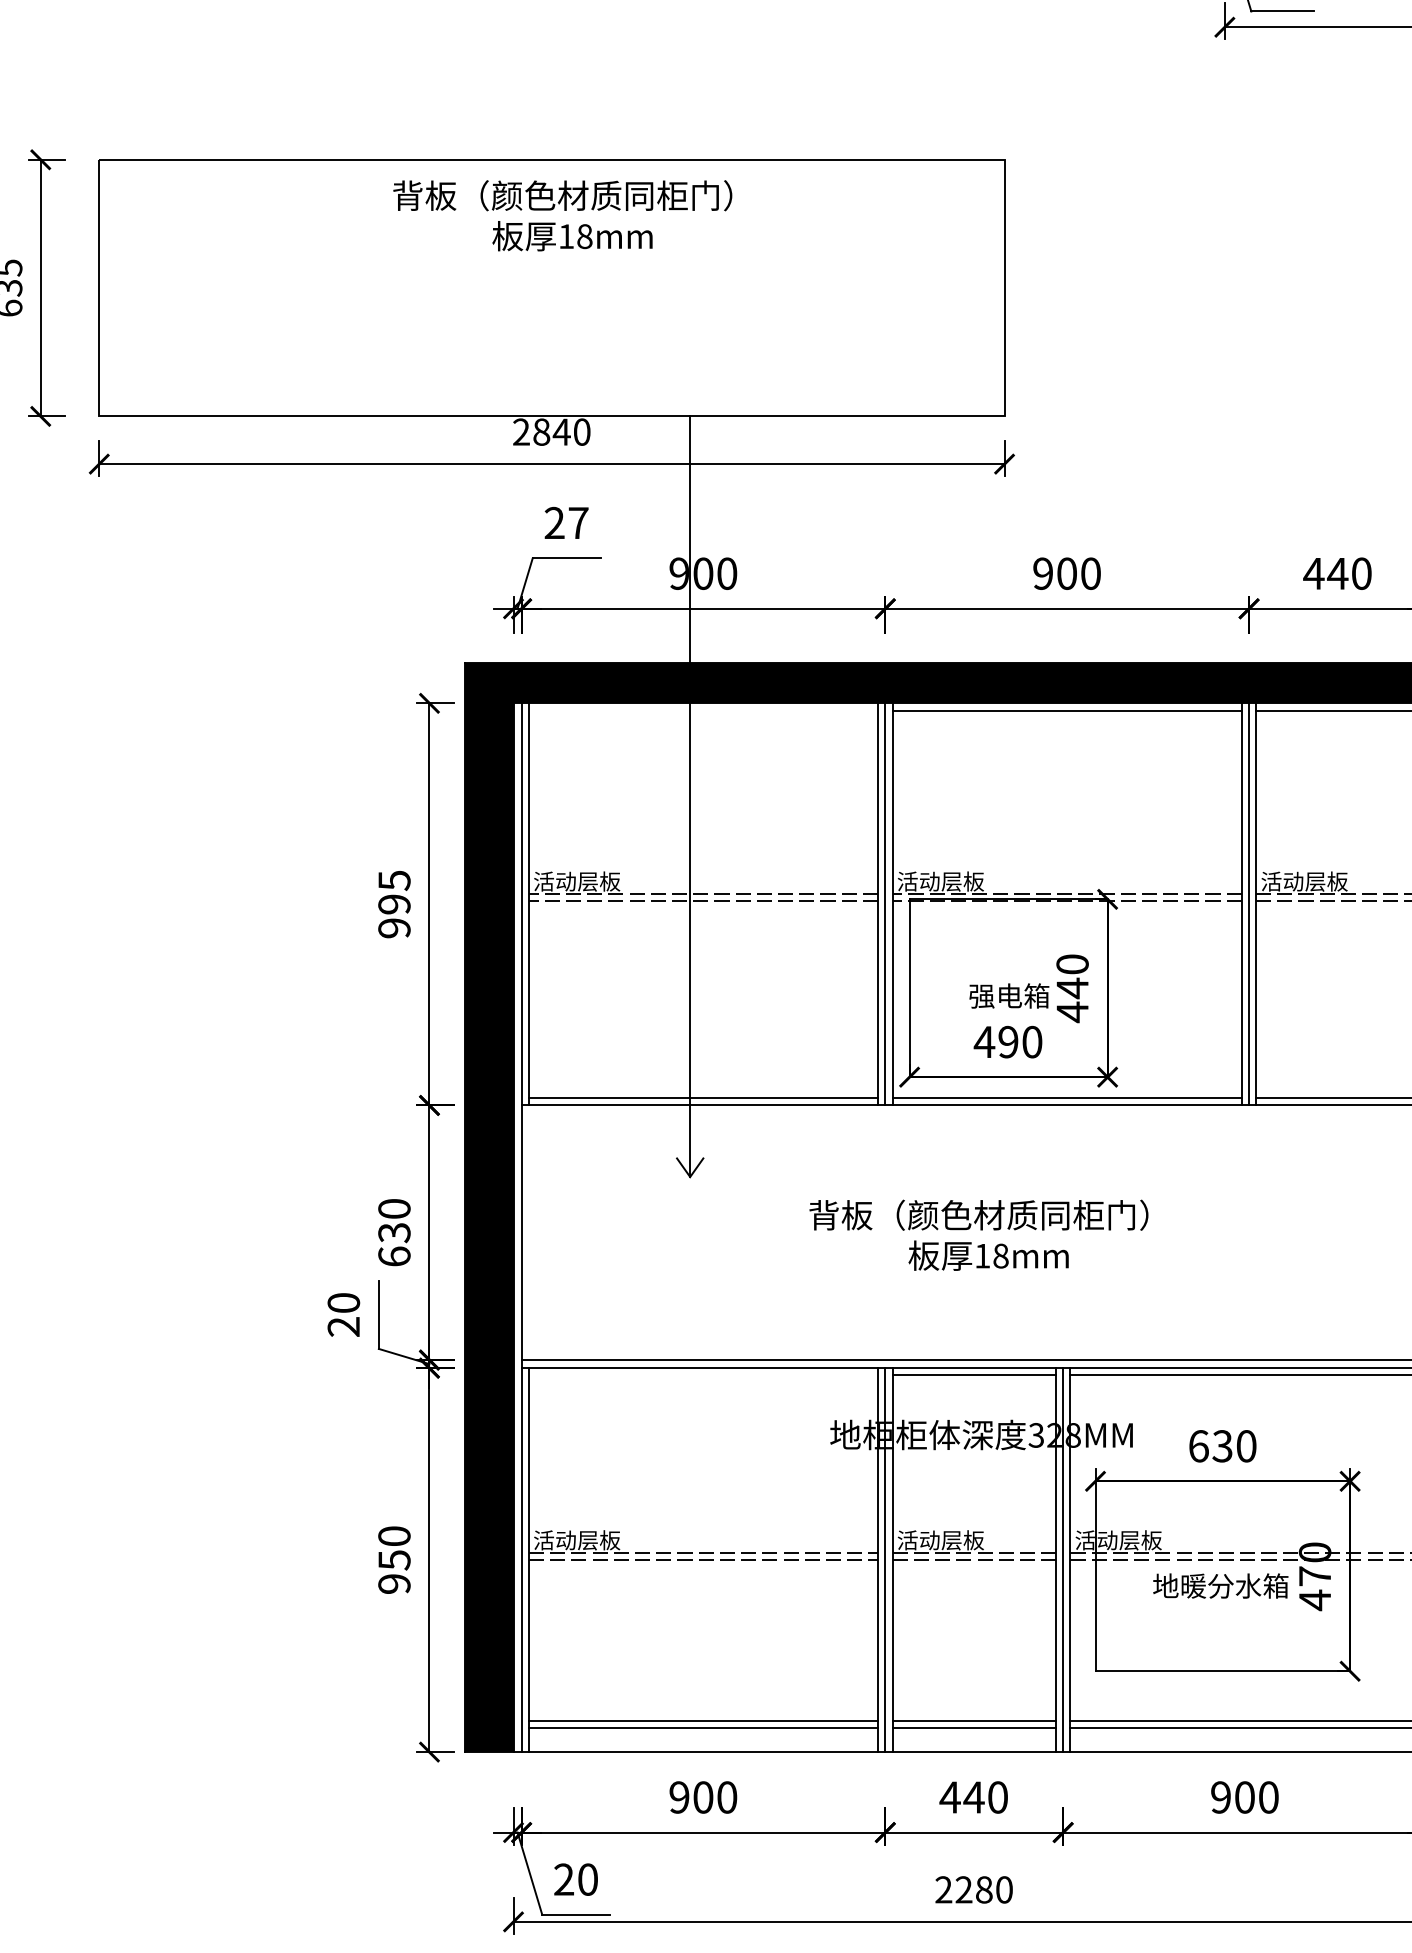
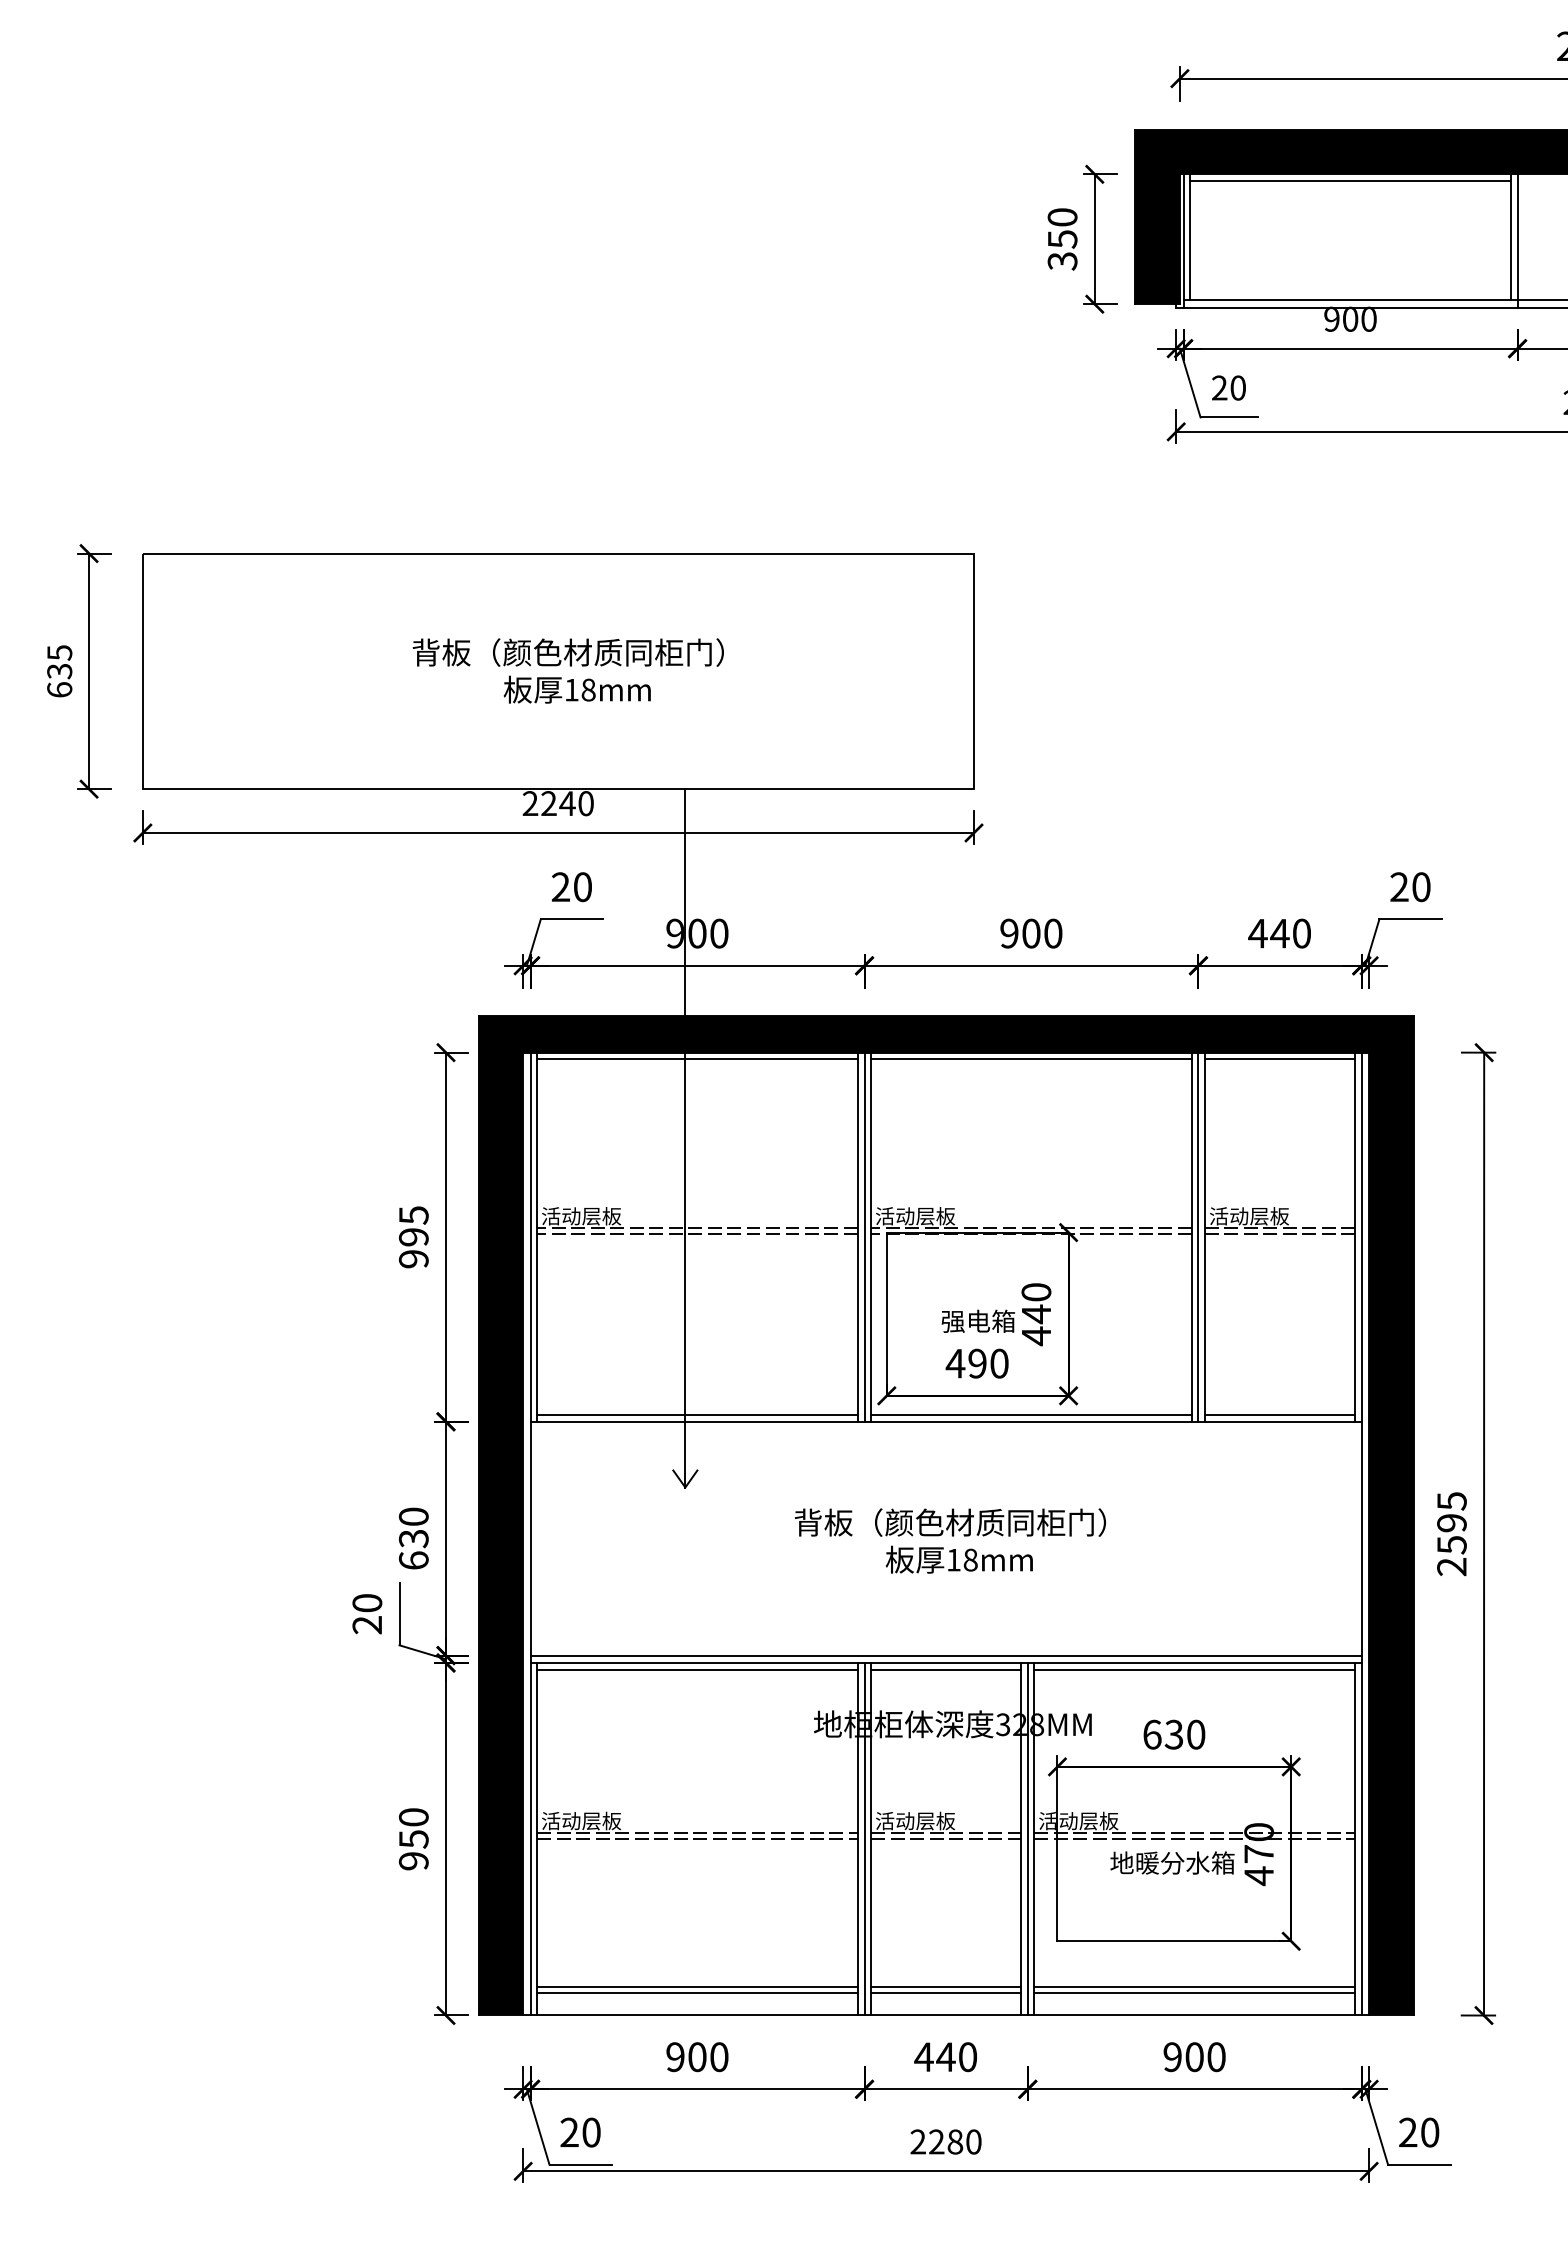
text: (561, 215) -> (567, 670), moved
text: (541, 432) -> (548, 803), 2840 -> 2240
text: (579, 523) -> (583, 887), 27 -> 20
line: (703, 710) -> (697, 1059), added
line: (703, 1375) -> (697, 1669), added

